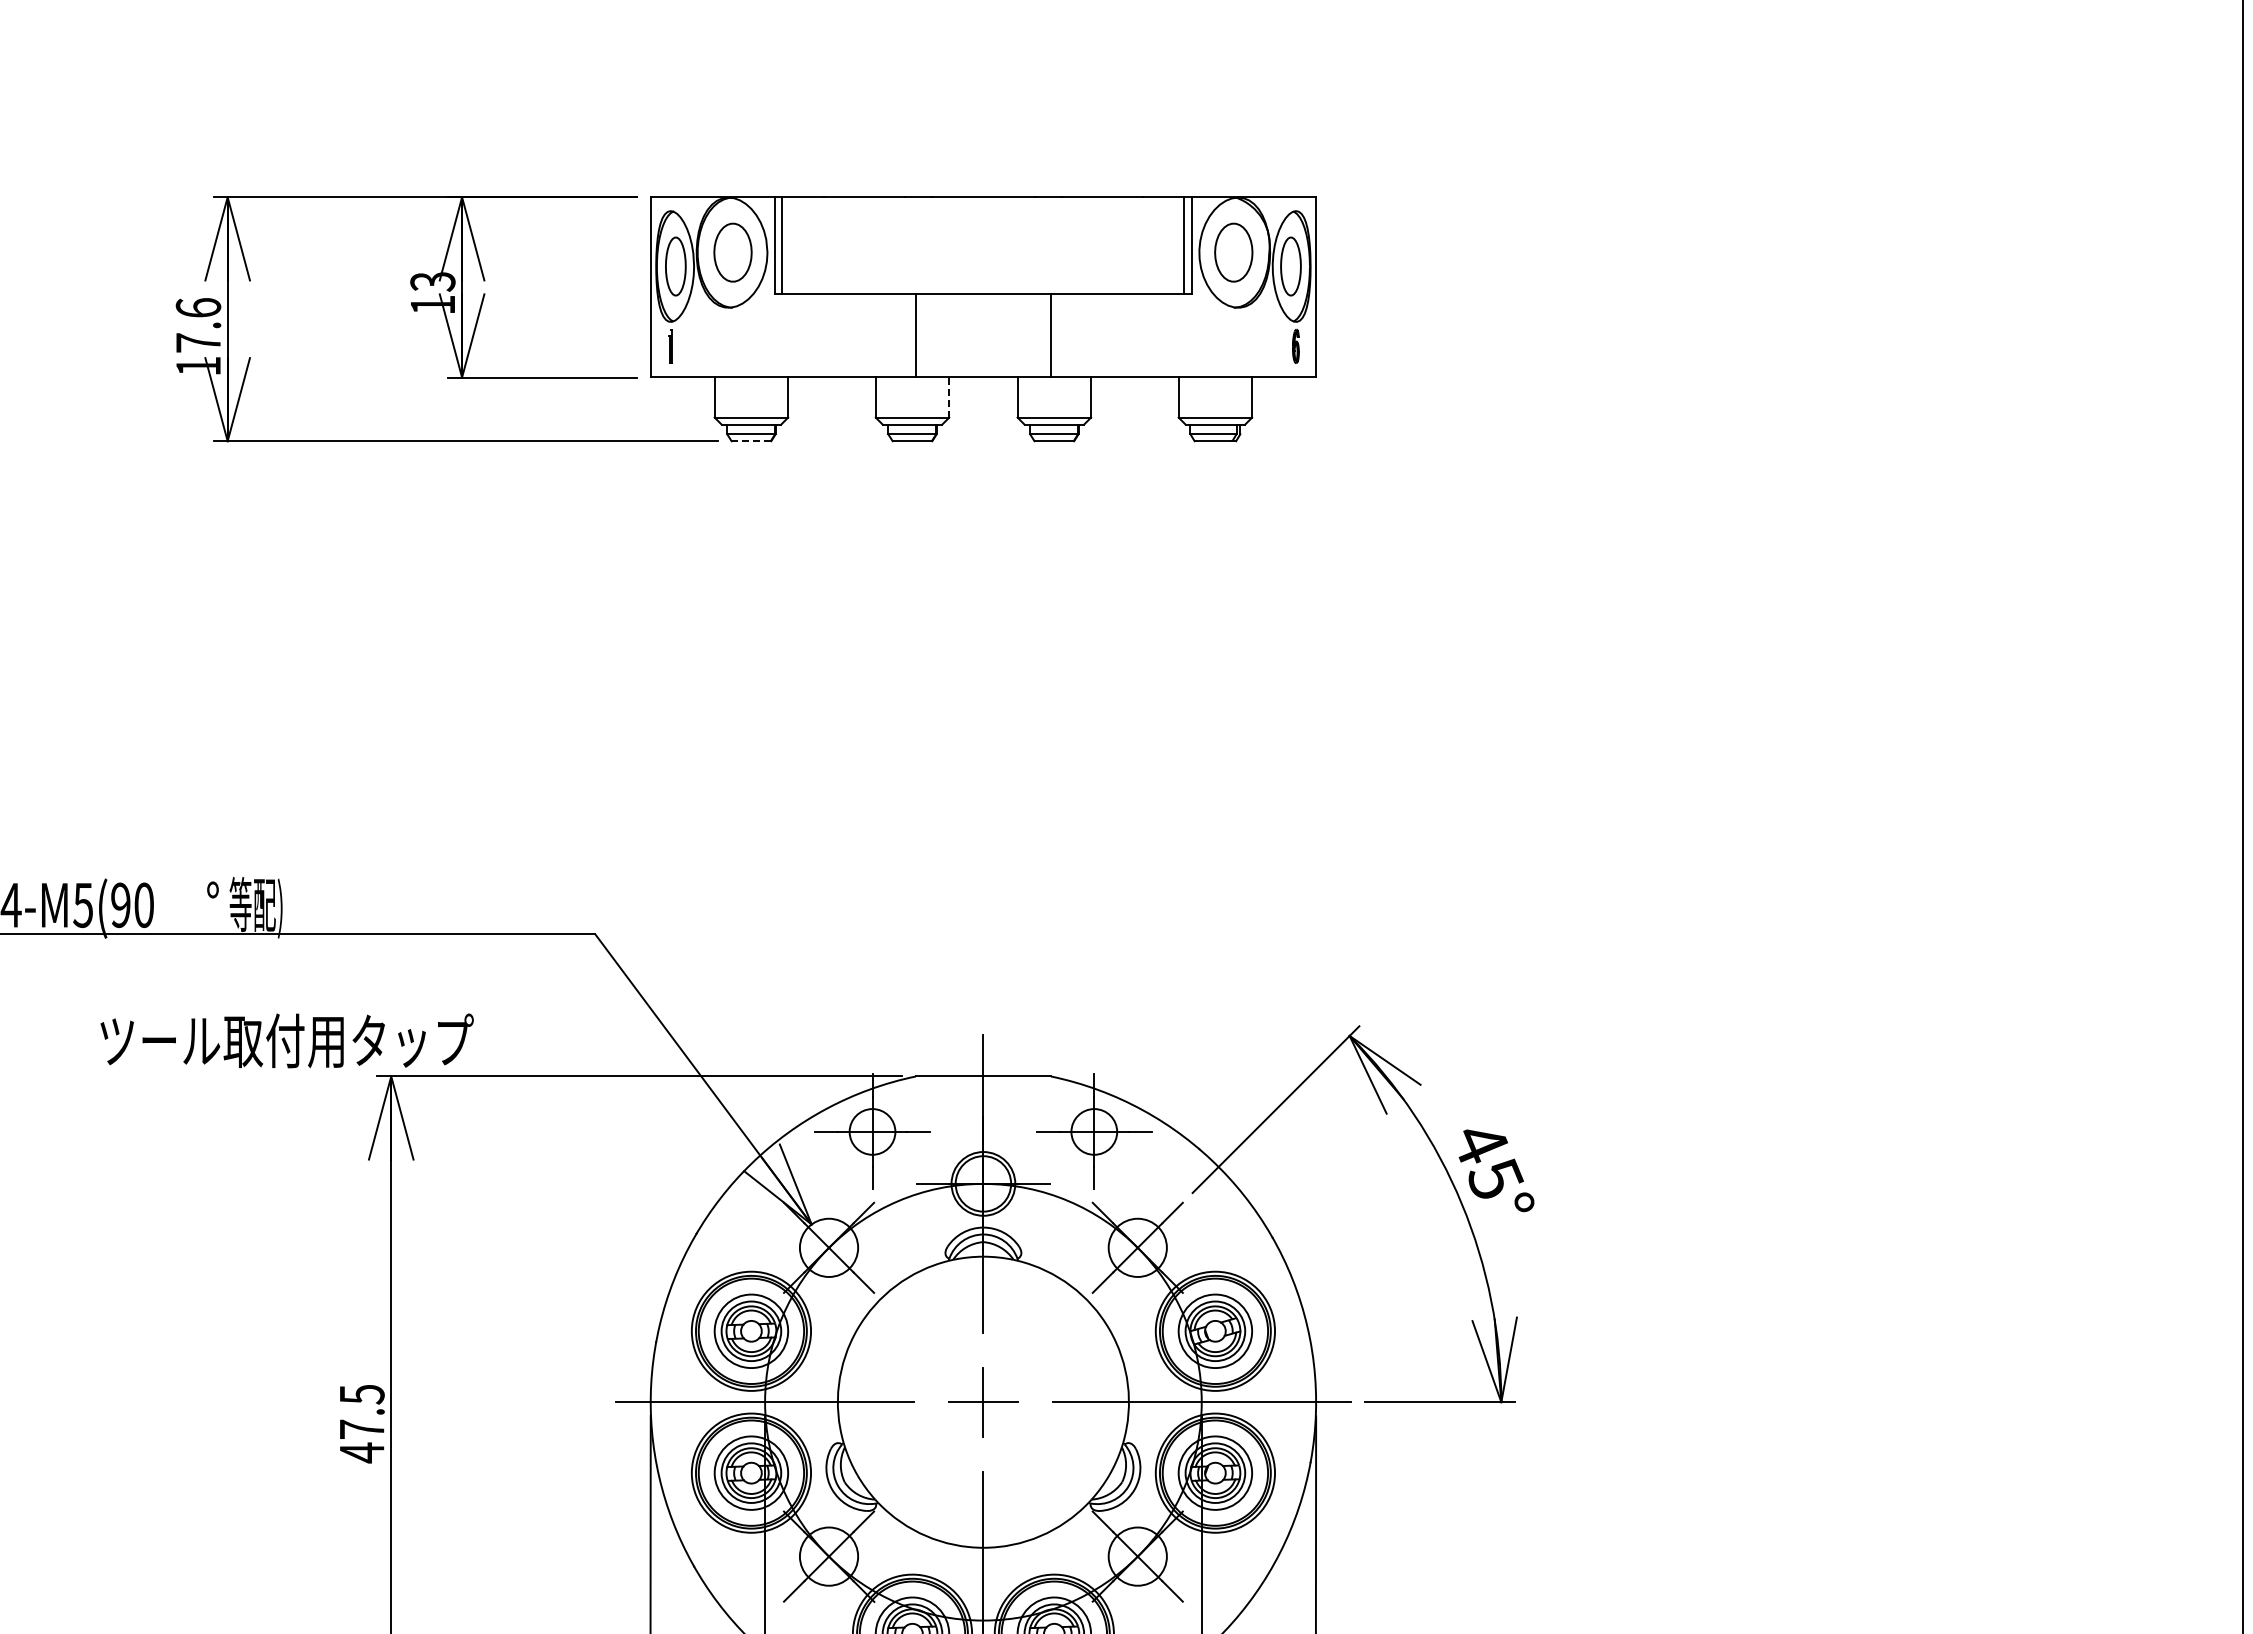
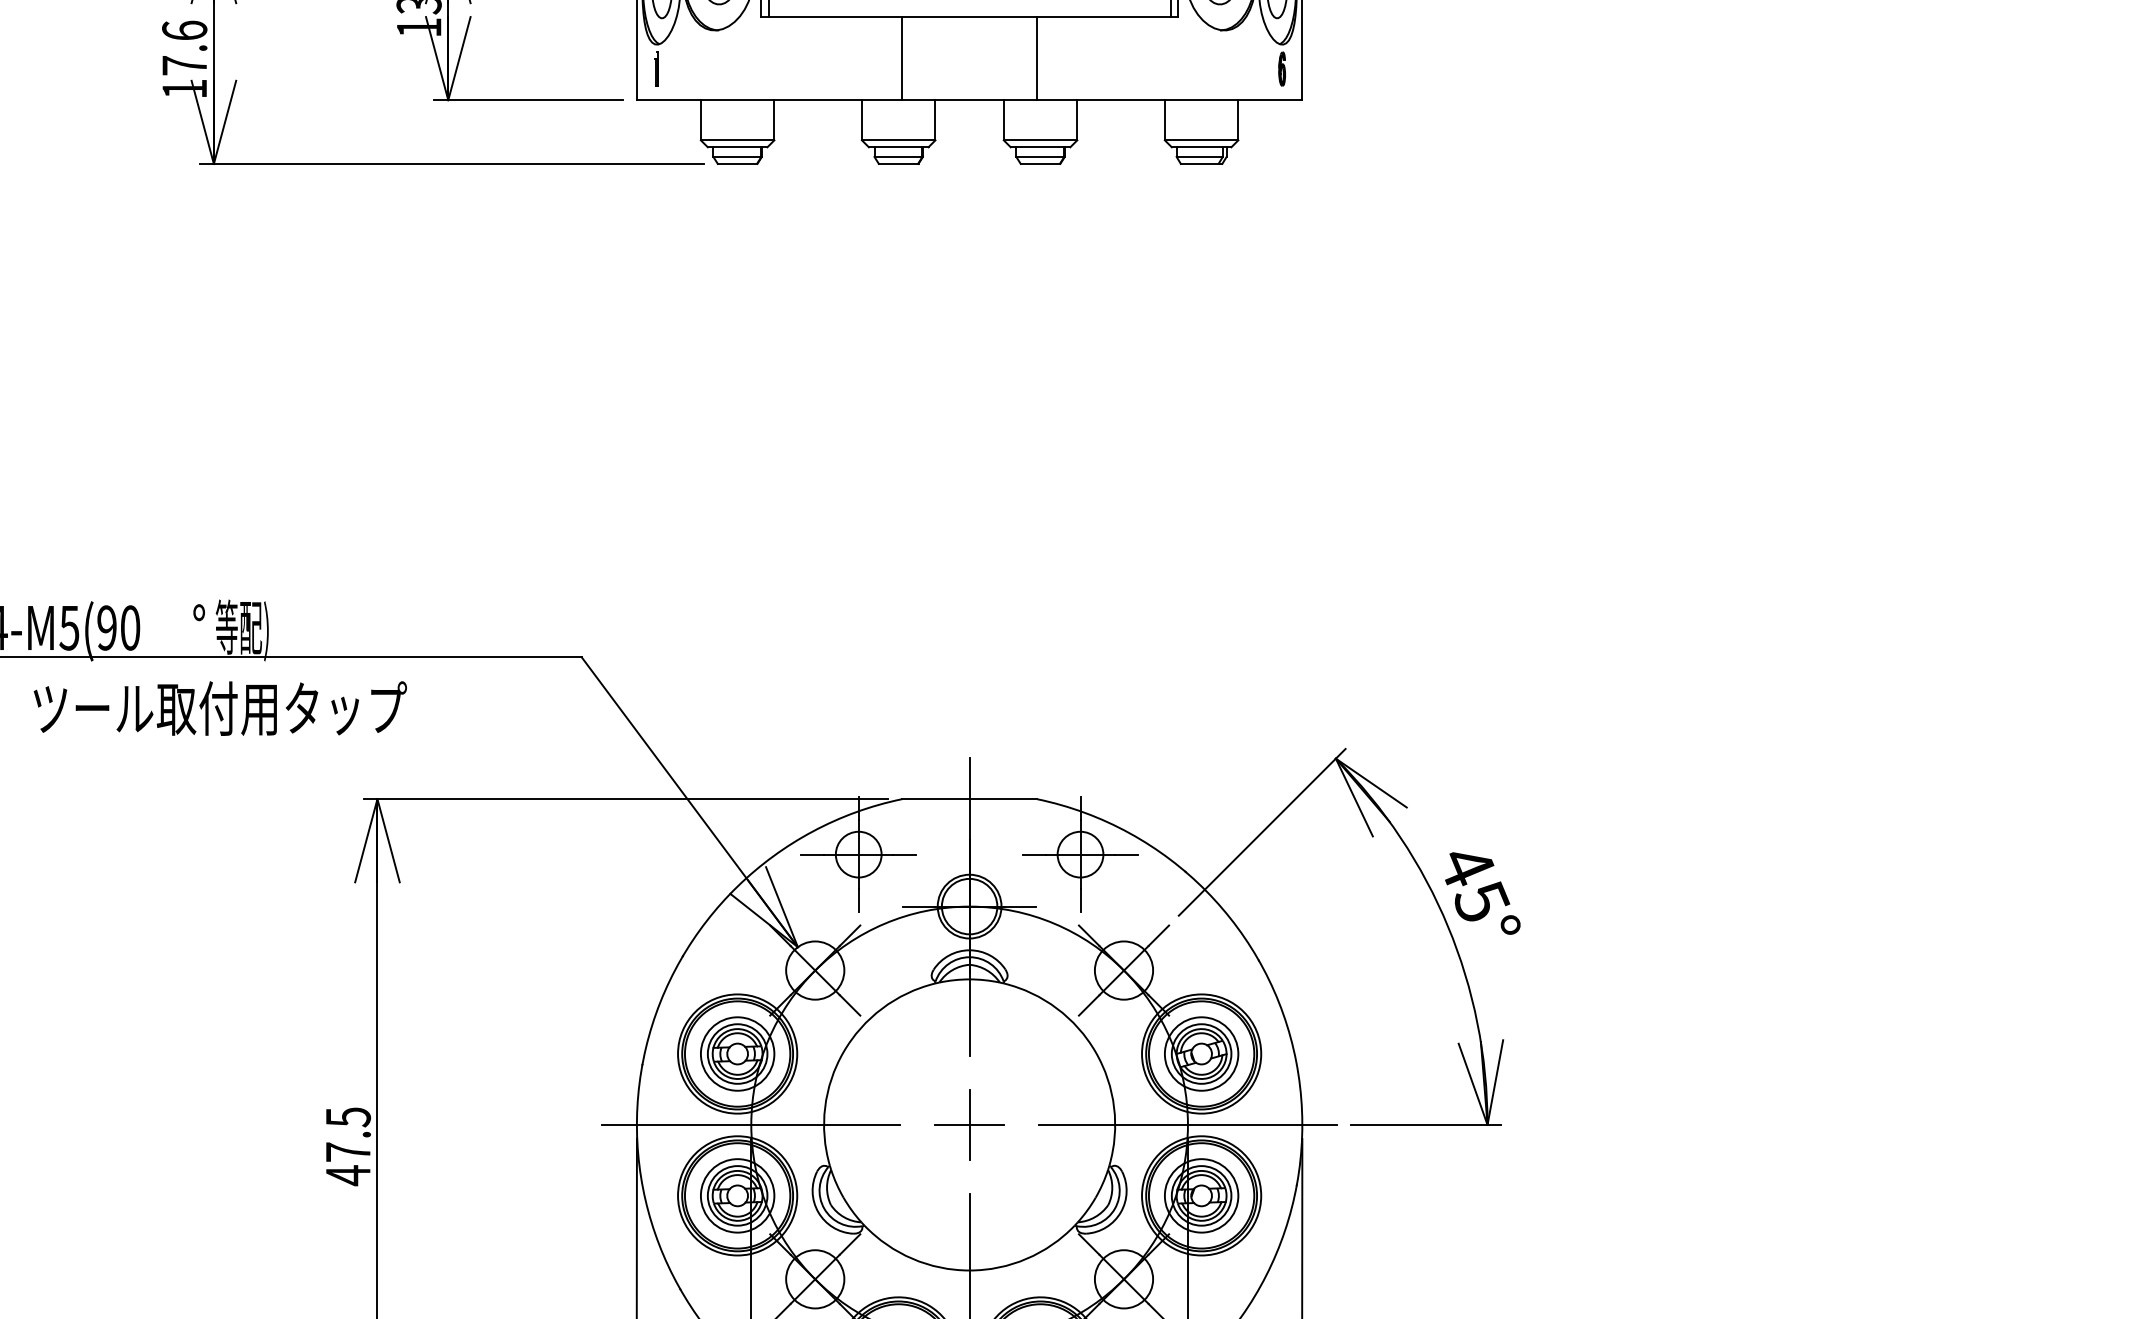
line: (949, 397) -> (935, 120), dashed -> solid
line: (751, 441) -> (737, 164), dashed -> solid
text: (286, 1040) -> (219, 708), moved

